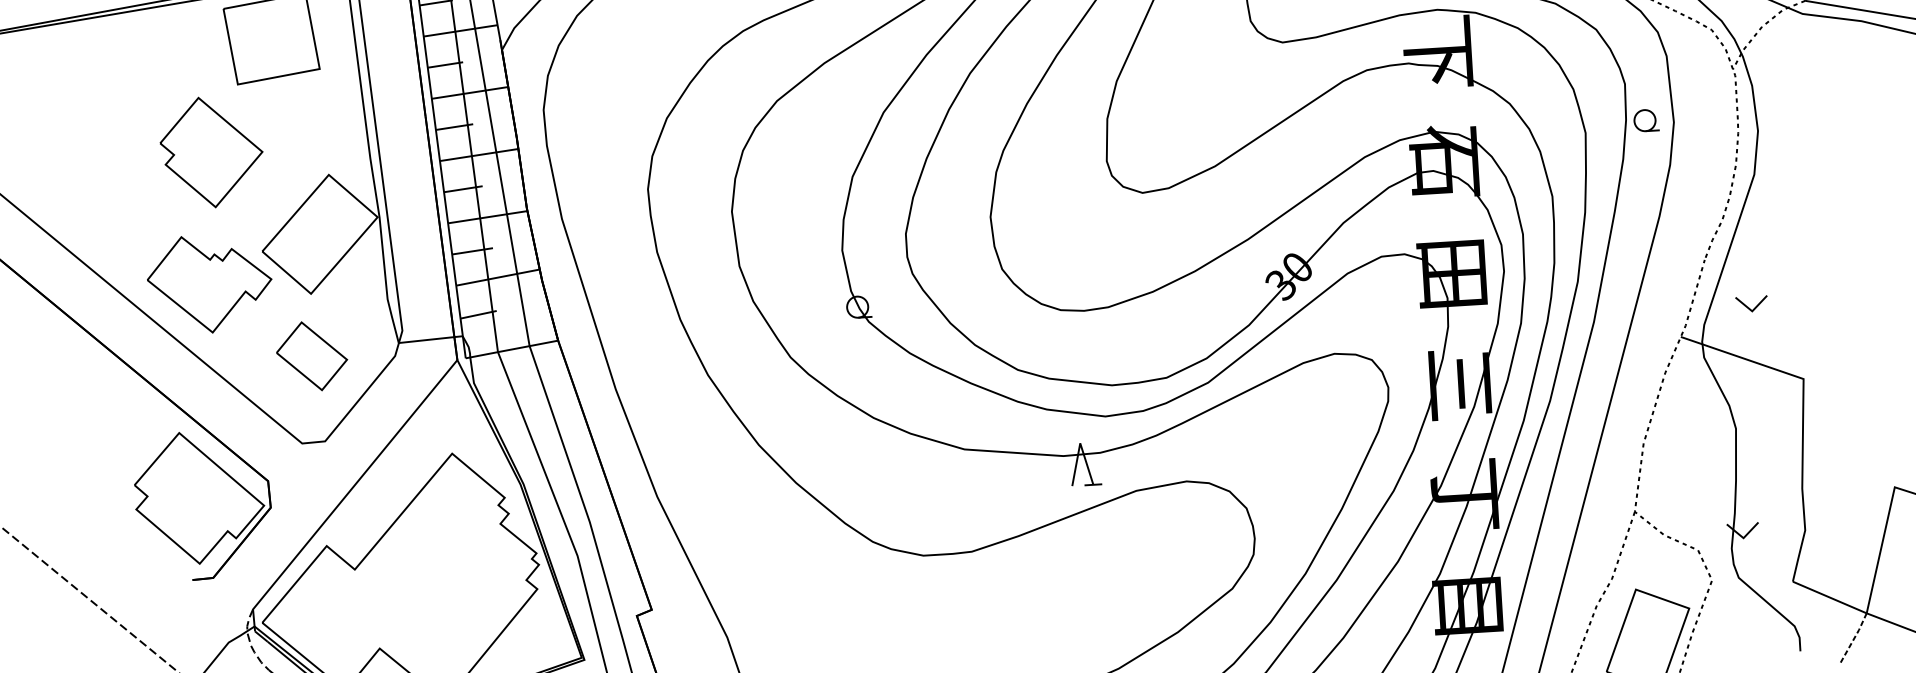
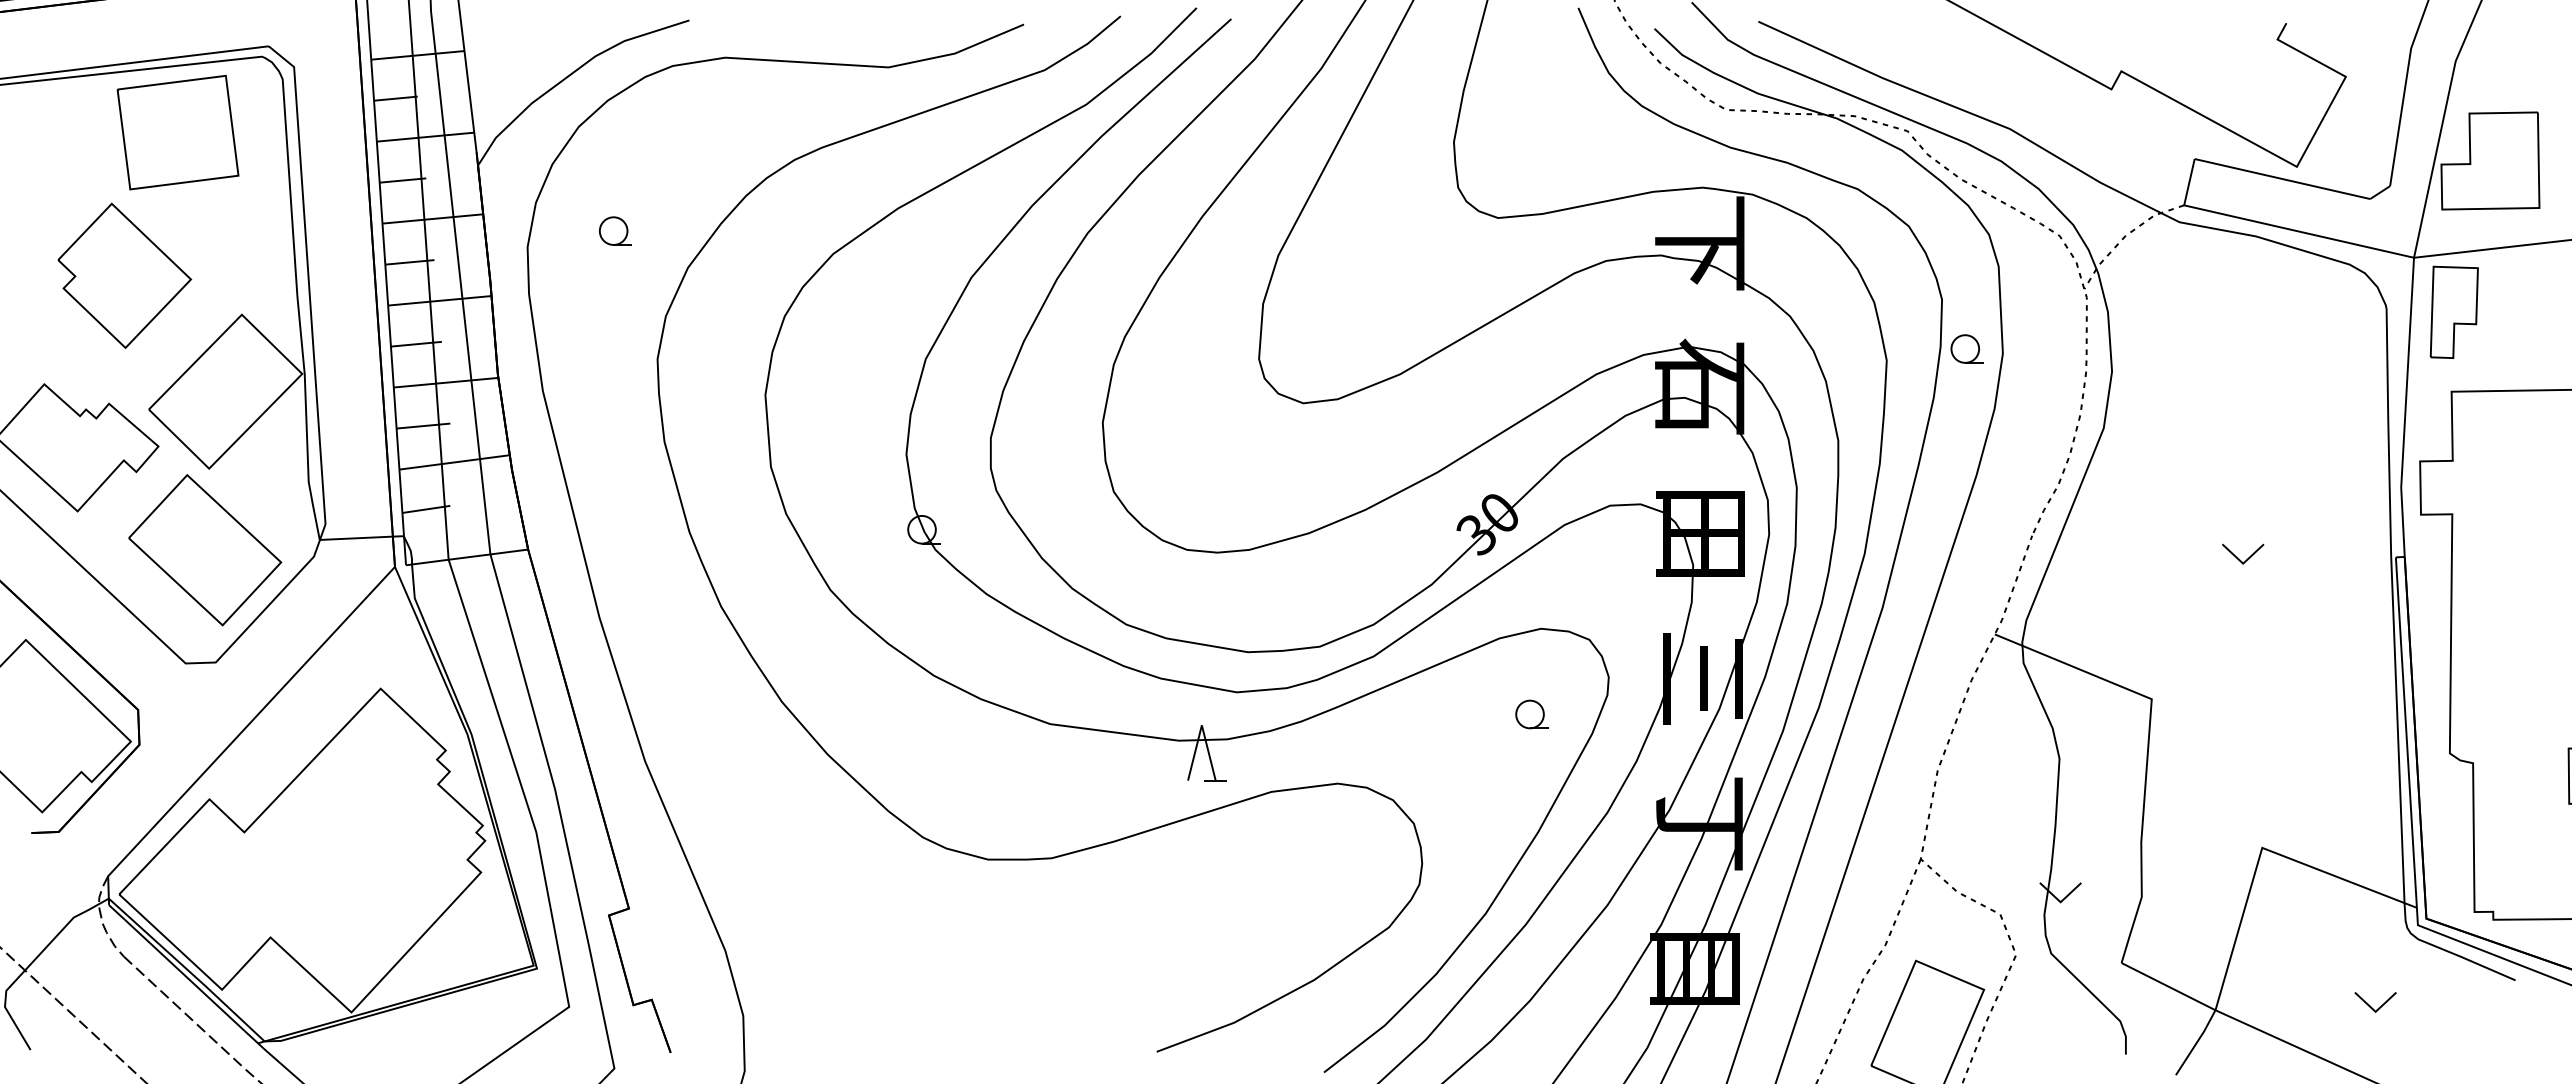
part: (609, 93) -> (615, 230), added
part: (211, 152) -> (124, 275), moved
part: (1756, 306) -> (2248, 557), moved
part: (312, 356) -> (205, 550), size x1.67
part: (1331, 419) -> (1531, 714), added
line: (1853, 639) -> (2196, 1043), dashed -> solid

